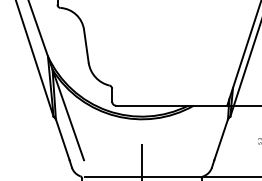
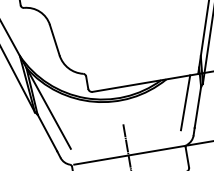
line: (208, 132) -> (184, 102), added

